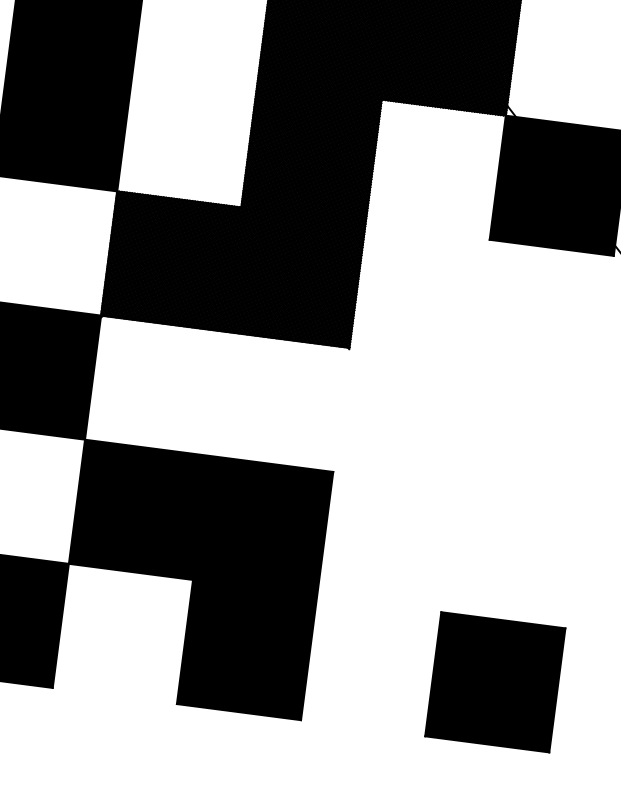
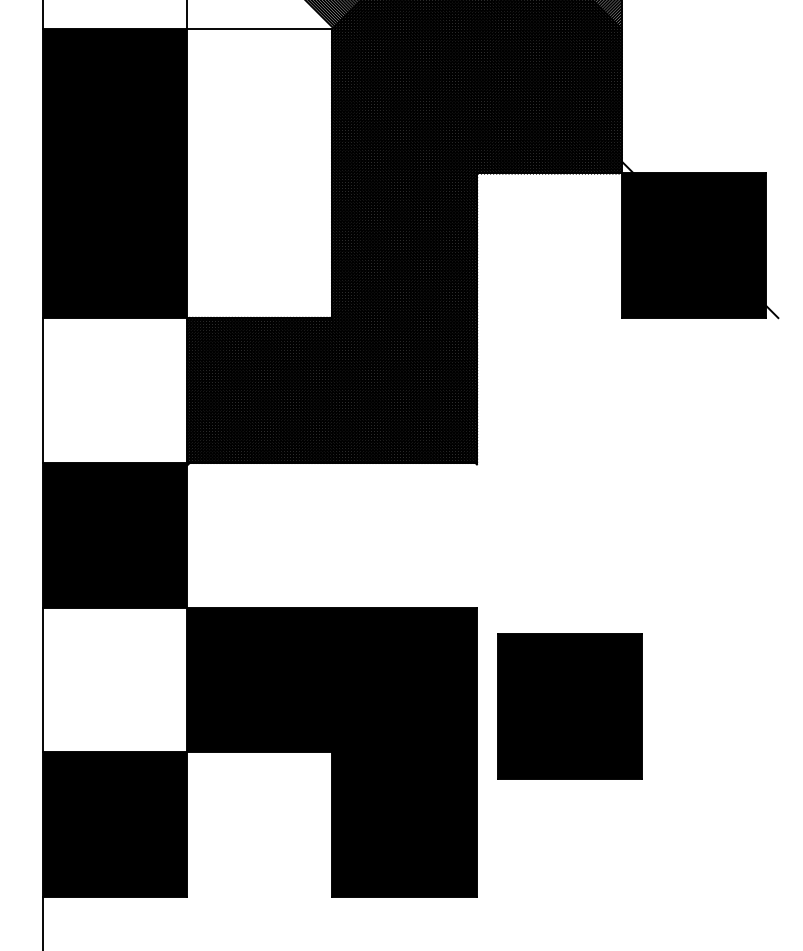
part: (494, 682) -> (569, 706), moved

